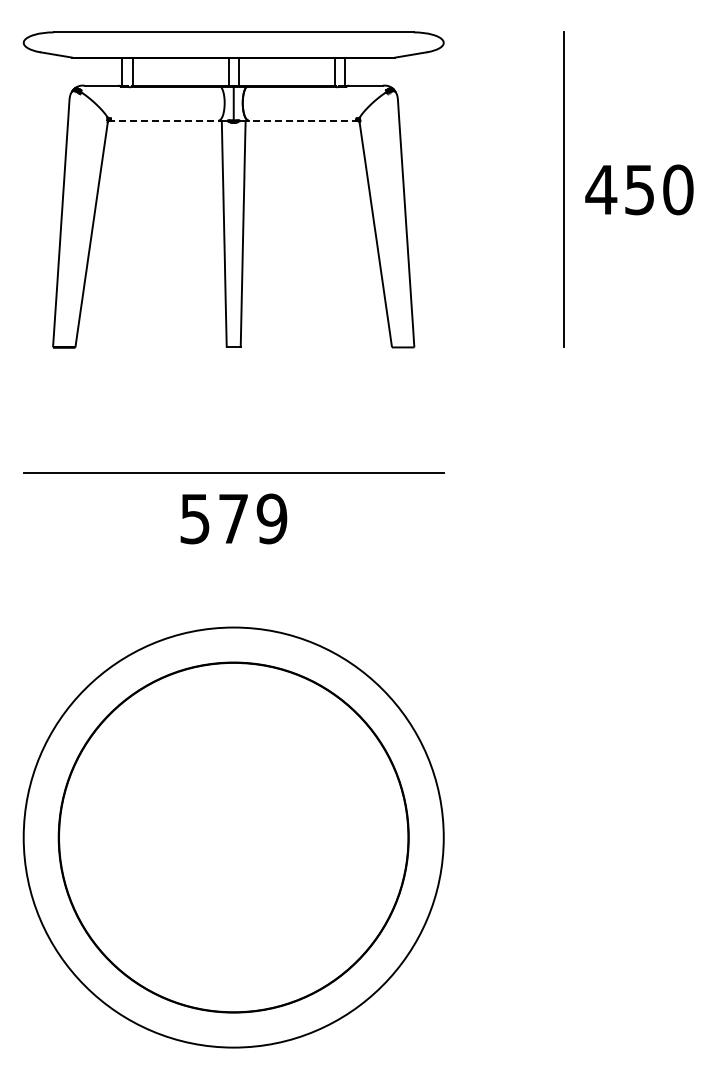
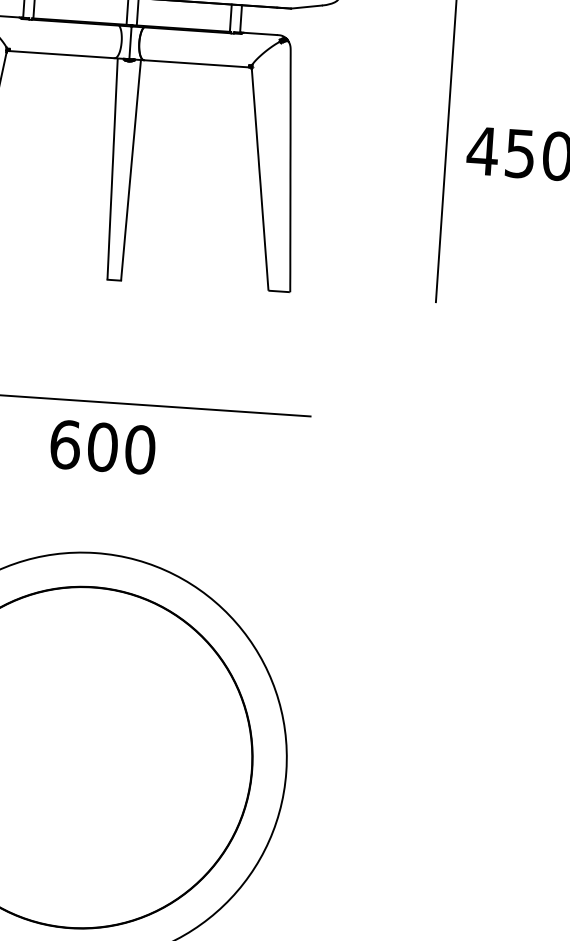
line: (164, 120) -> (61, 54), dashed -> solid
line: (302, 120) -> (196, 63), dashed -> solid
text: (233, 518) -> (102, 446), 579 -> 600

